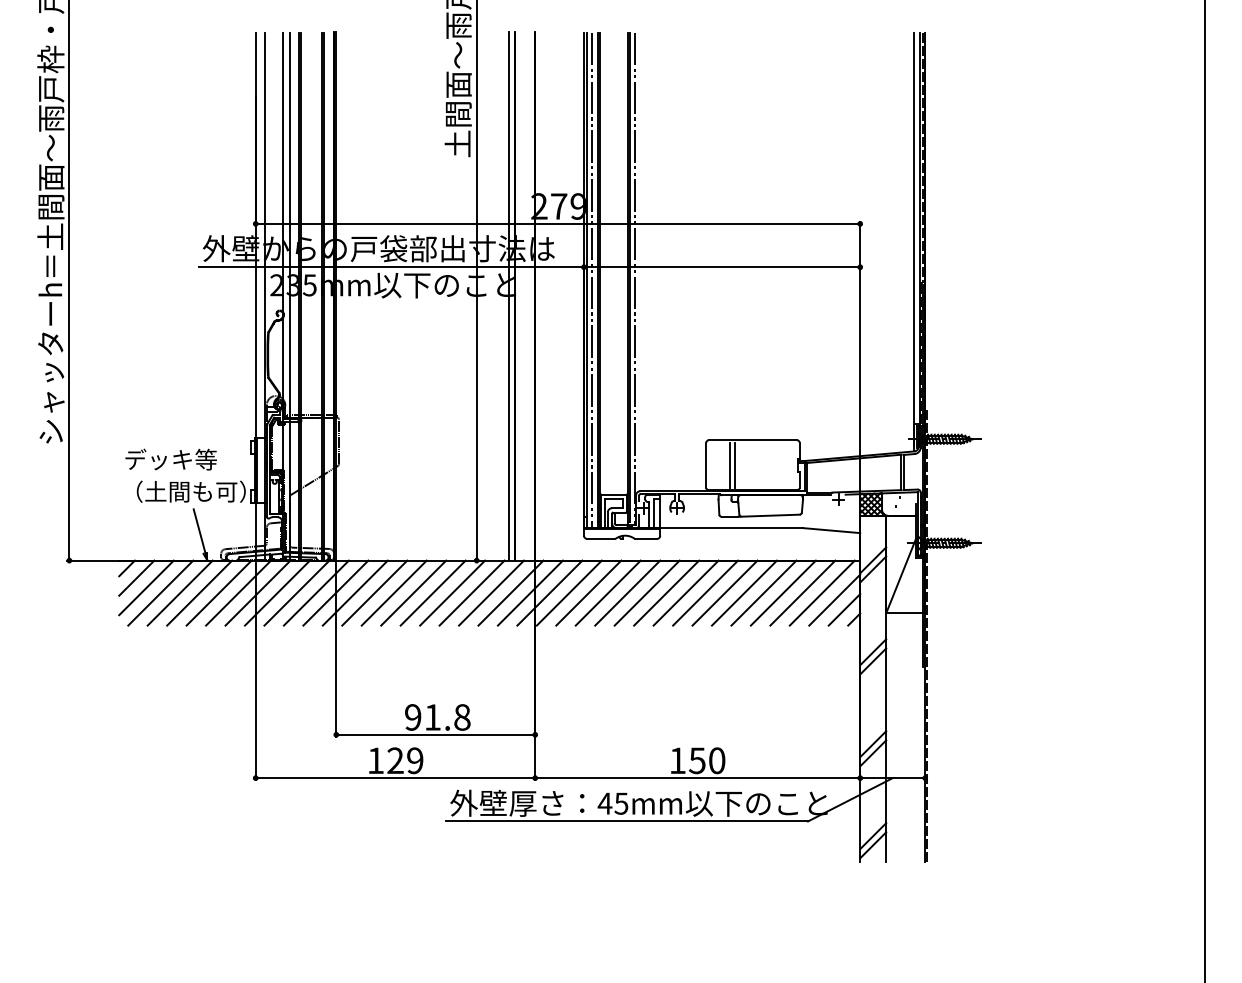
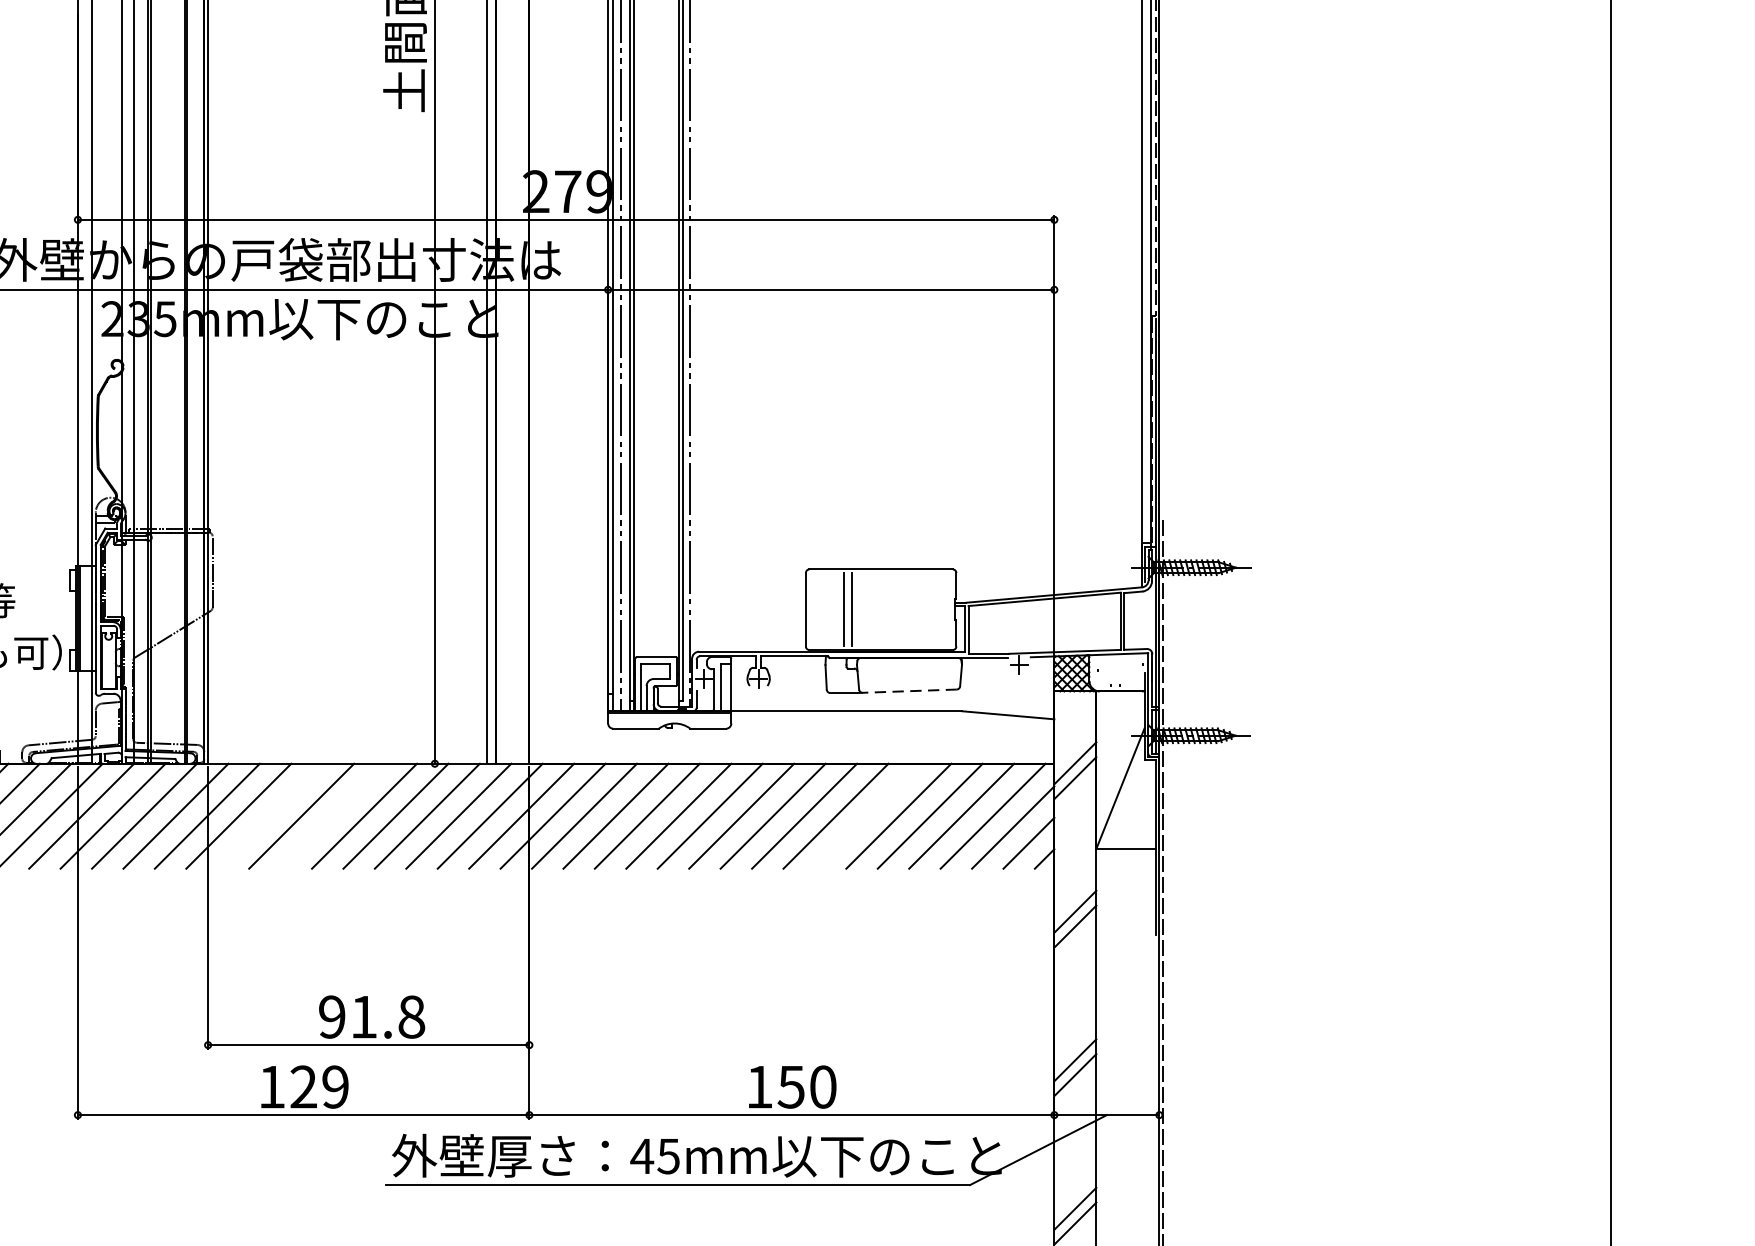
line: (768, 515) -> (906, 690), solid -> dashed
line: (374, 592) -> (269, 815), removed
line: (413, 592) -> (332, 815), removed
line: (743, 592) -> (865, 815), removed

